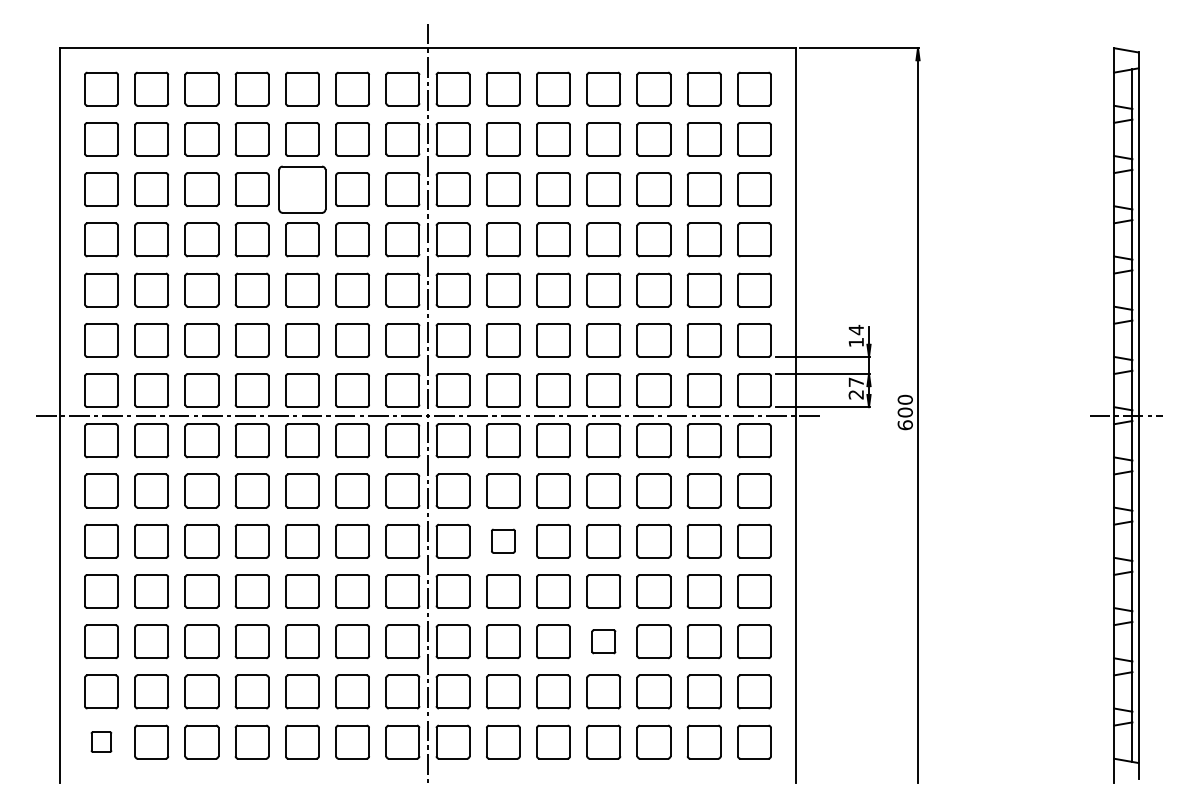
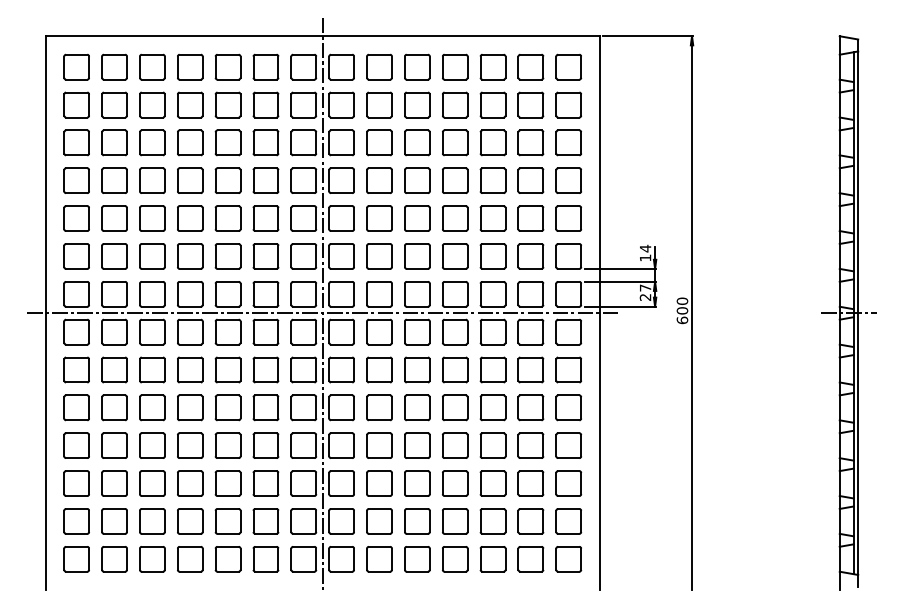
part: (302, 189) -> (228, 142), size x0.71
part: (503, 540) -> (379, 407), size x1.43
part: (603, 641) -> (455, 483), size x1.43
part: (101, 741) -> (76, 558), size x1.67

